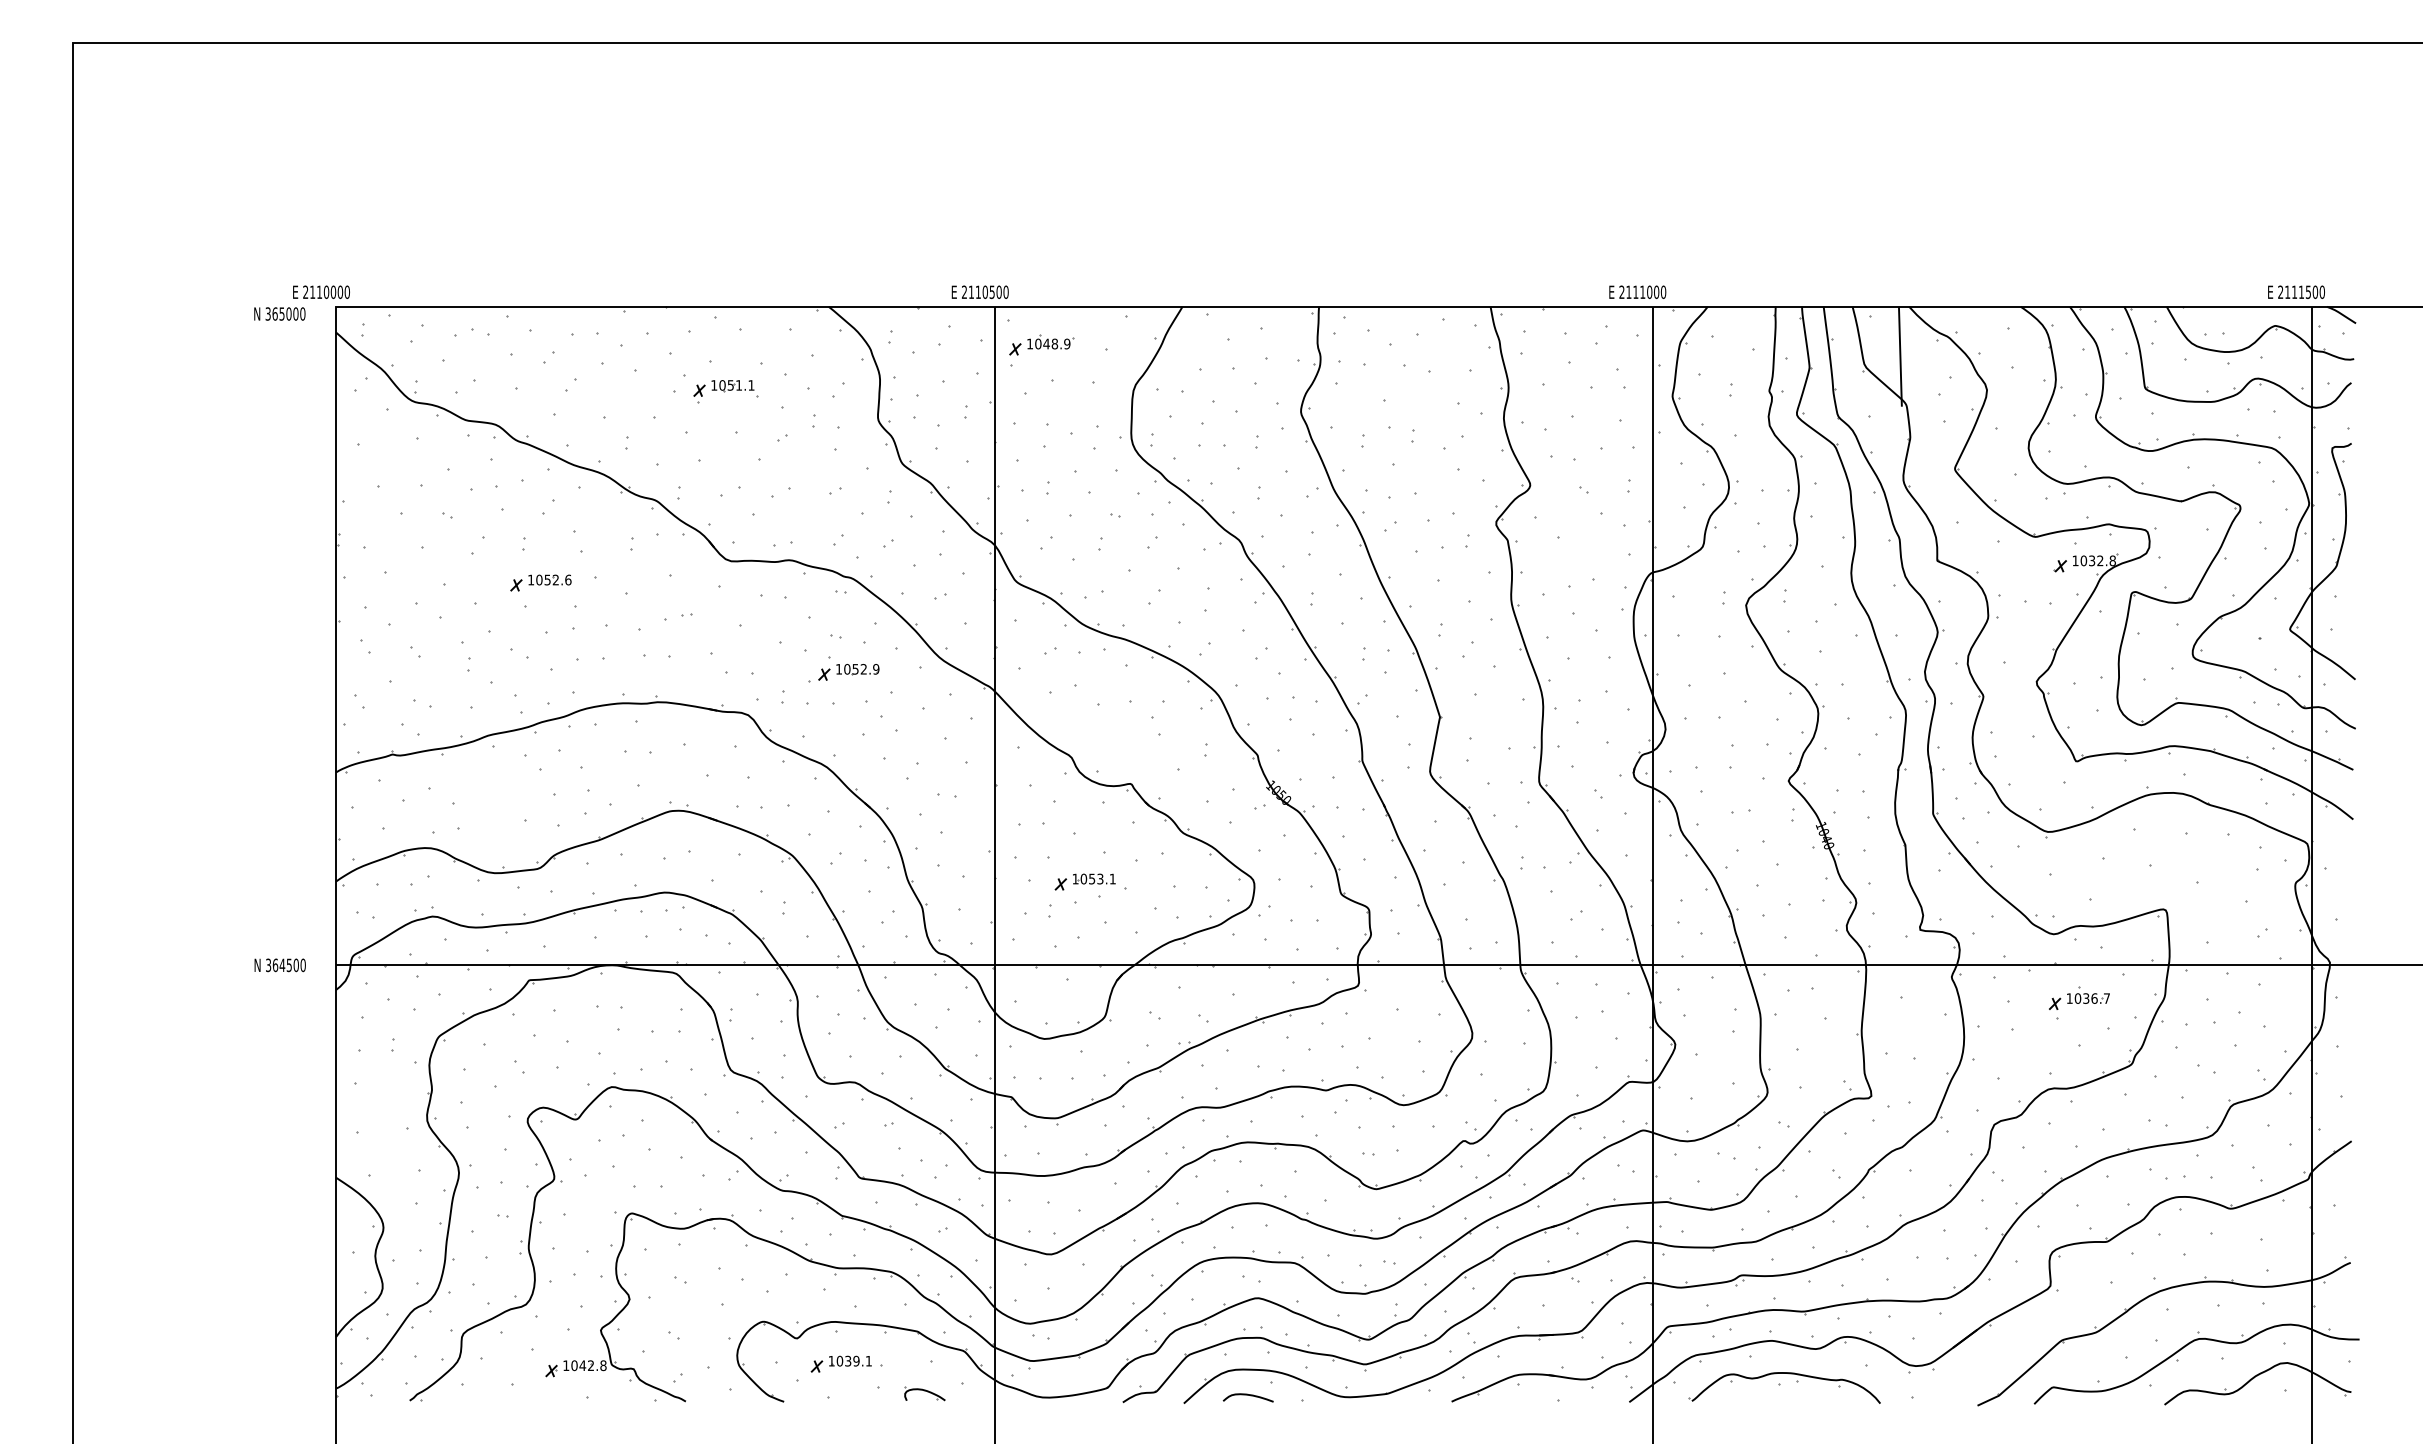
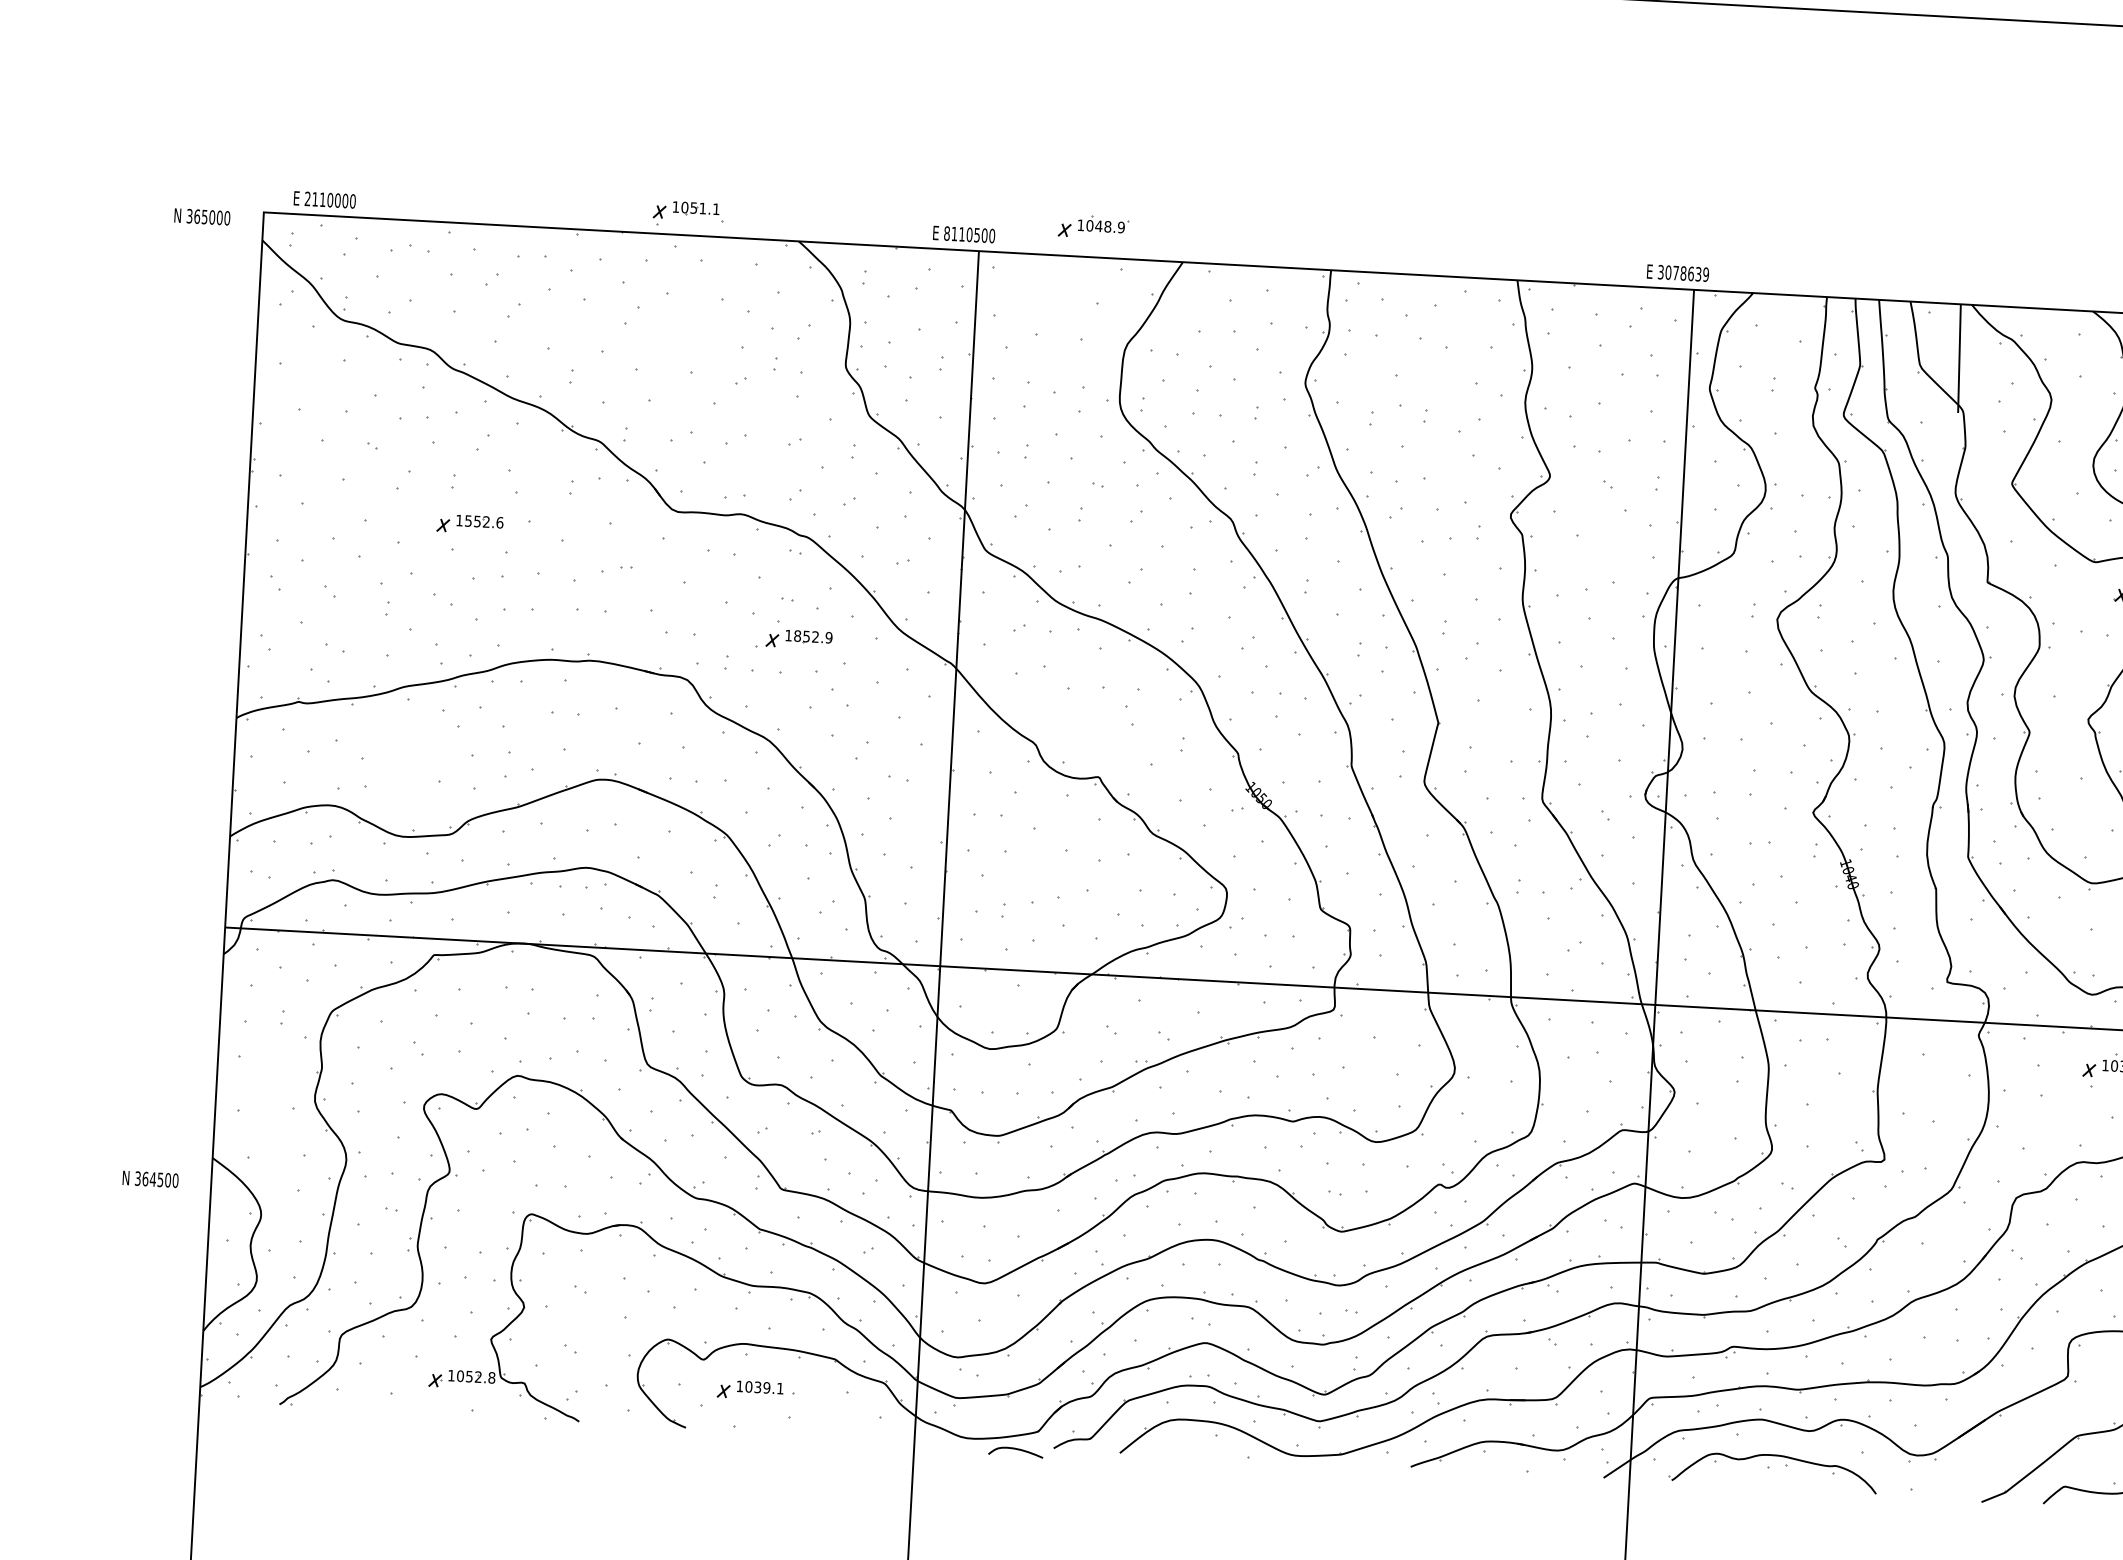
text: (321, 291) -> (324, 199), moved
text: (964, 292) -> (947, 233), 2110500 -> 8110500
text: (1642, 292) -> (1683, 273), 2111000 -> 3078639
part: (1041, 344) -> (1093, 226), moved
part: (725, 391) -> (687, 214), moved
text: (539, 579) -> (468, 520), 1052.6 -> 1552.6
text: (847, 669) -> (797, 636), 1052.9 -> 1852.9
part: (1084, 881) -> (1042, 880), removed
text: (279, 965) -> (149, 1179), moved
text: (582, 1365) -> (469, 1376), 1042.8 -> 1052.8
part: (924, 1393) -> (838, 1426), removed
curve: (1247, 1395) -> (1015, 1449), moved

